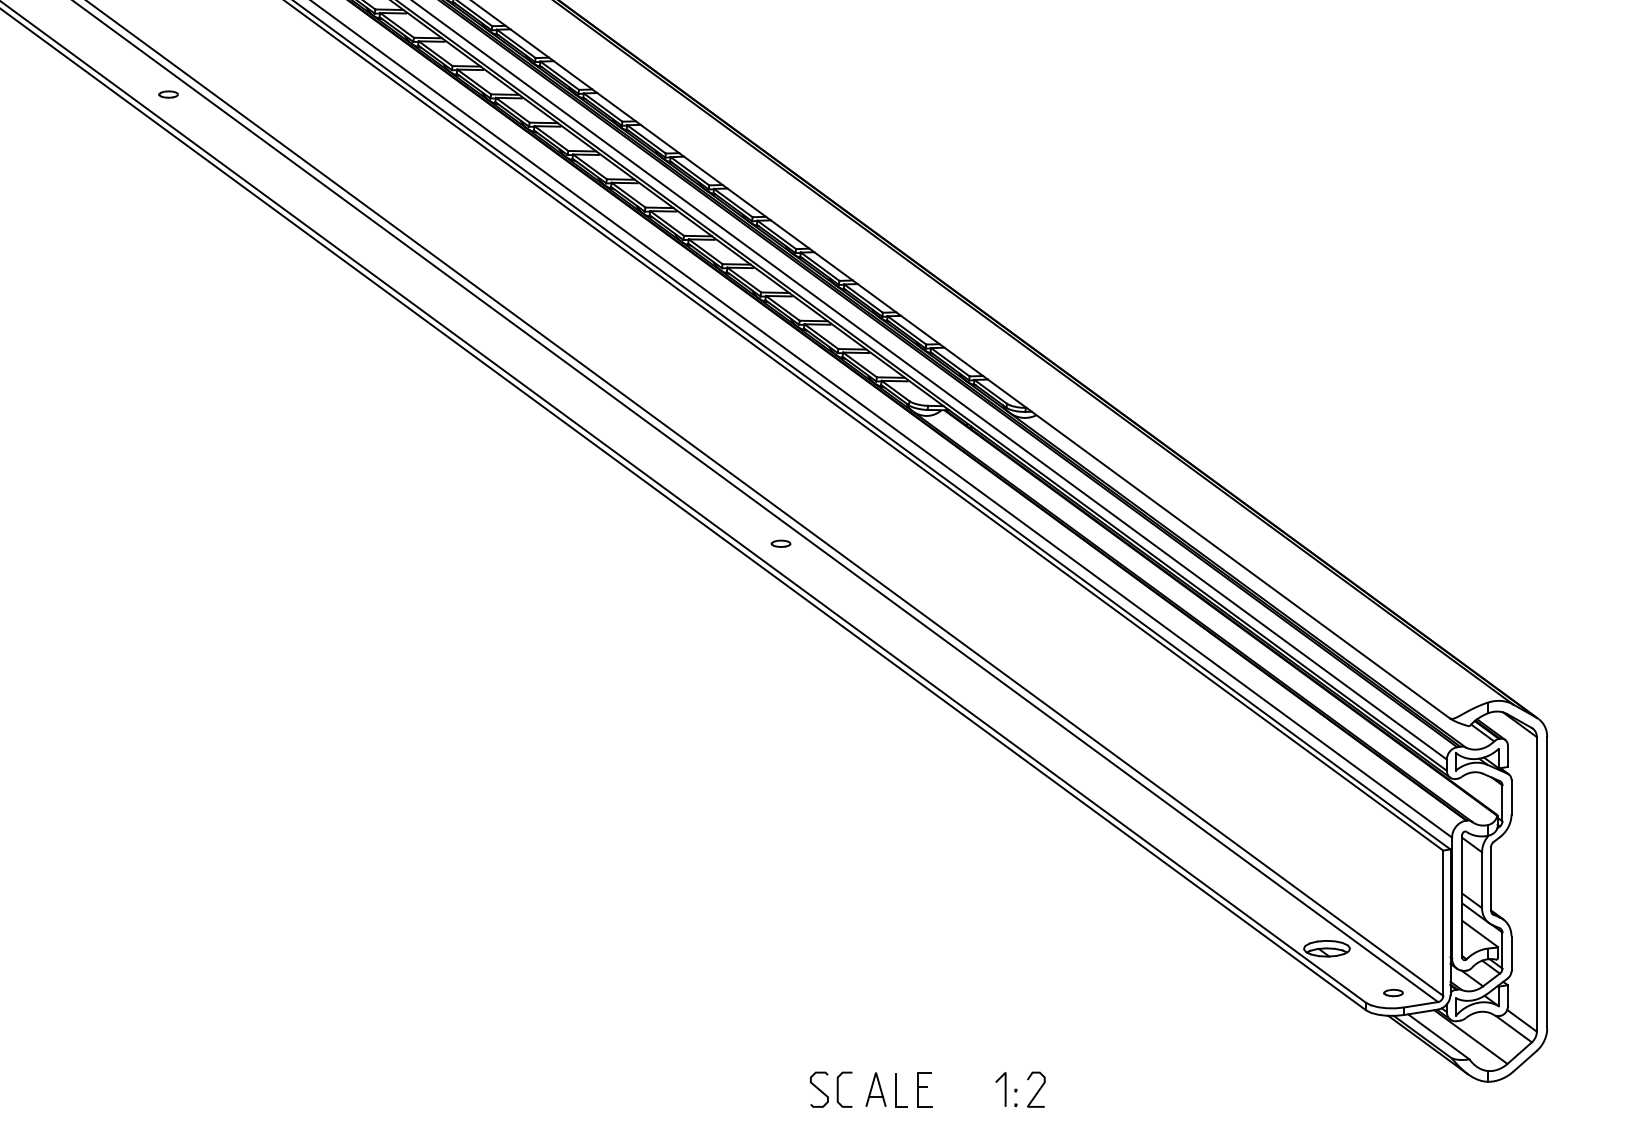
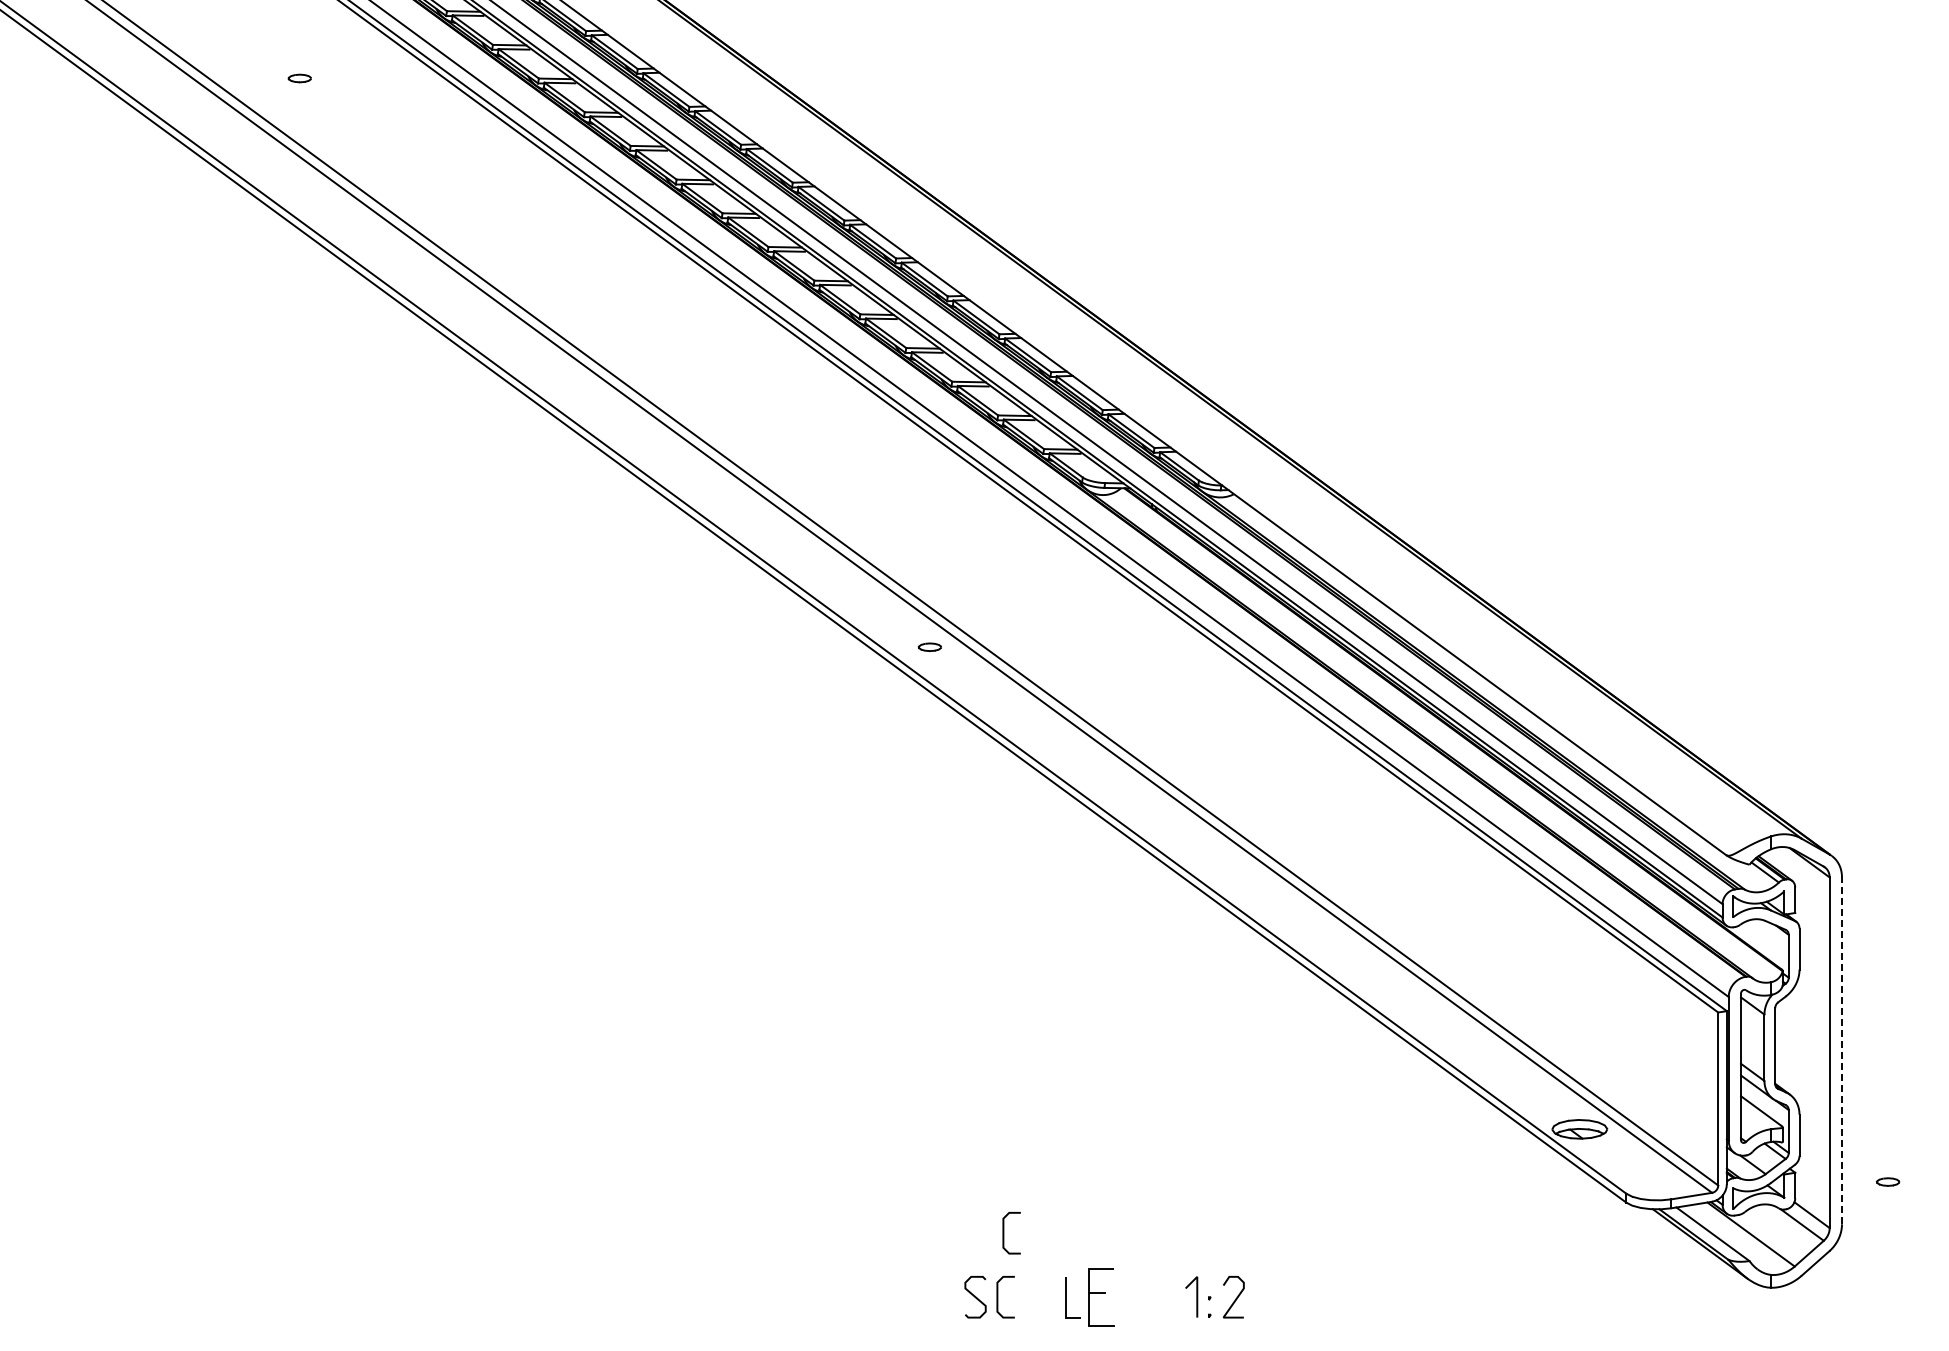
part: (168, 94) -> (299, 78), moved
line: (1547, 882) -> (1842, 1050), solid -> dashed
part: (1393, 992) -> (1888, 1181), moved
curve: (843, 1036) -> (1004, 1233), added
part: (875, 1089) -> (1042, 1296), removed
part: (924, 1089) -> (1100, 1297), size x1.4

